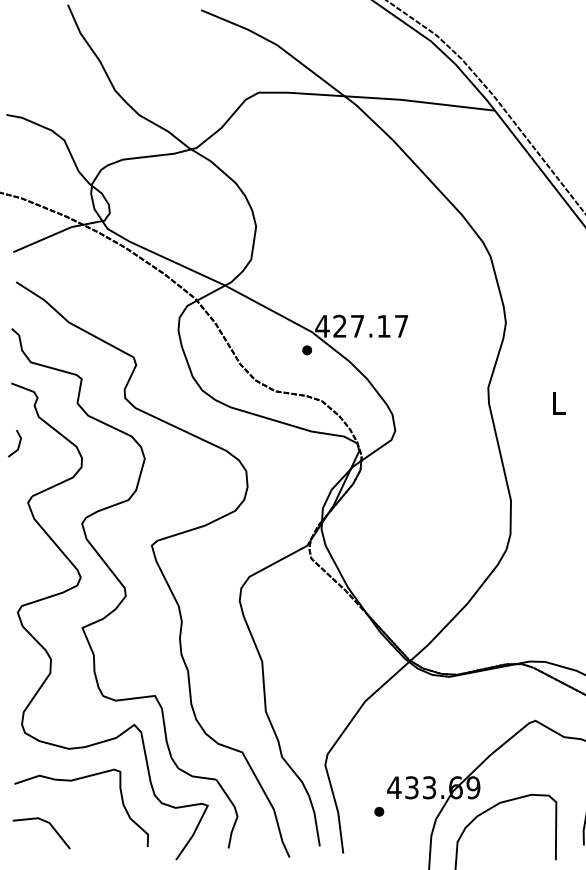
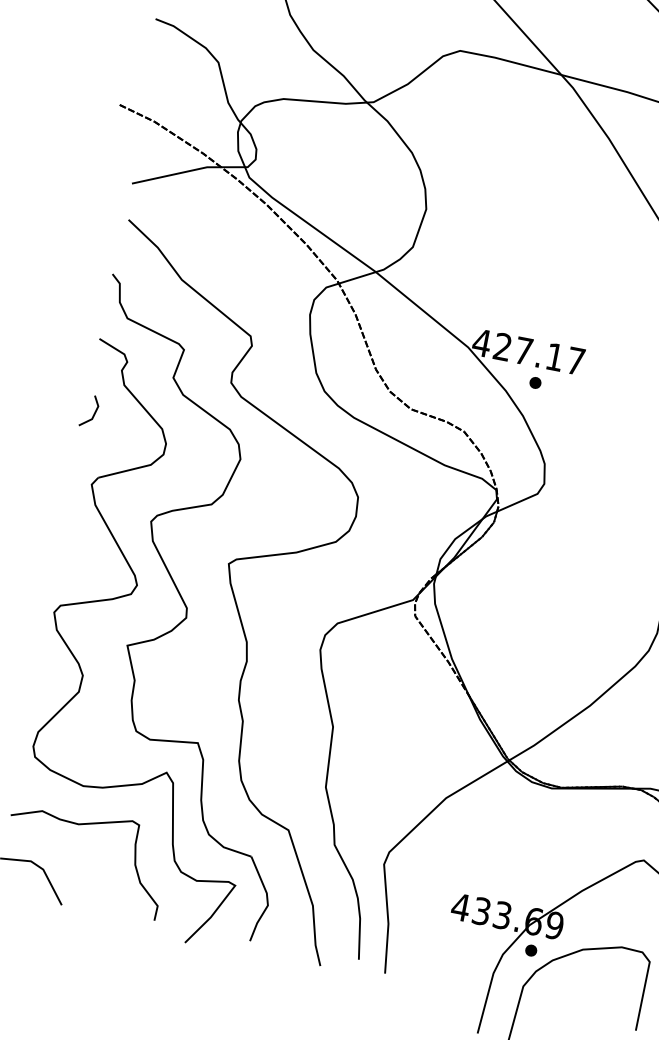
part: (307, 350) -> (535, 383), moved
part: (379, 811) -> (531, 950), moved

